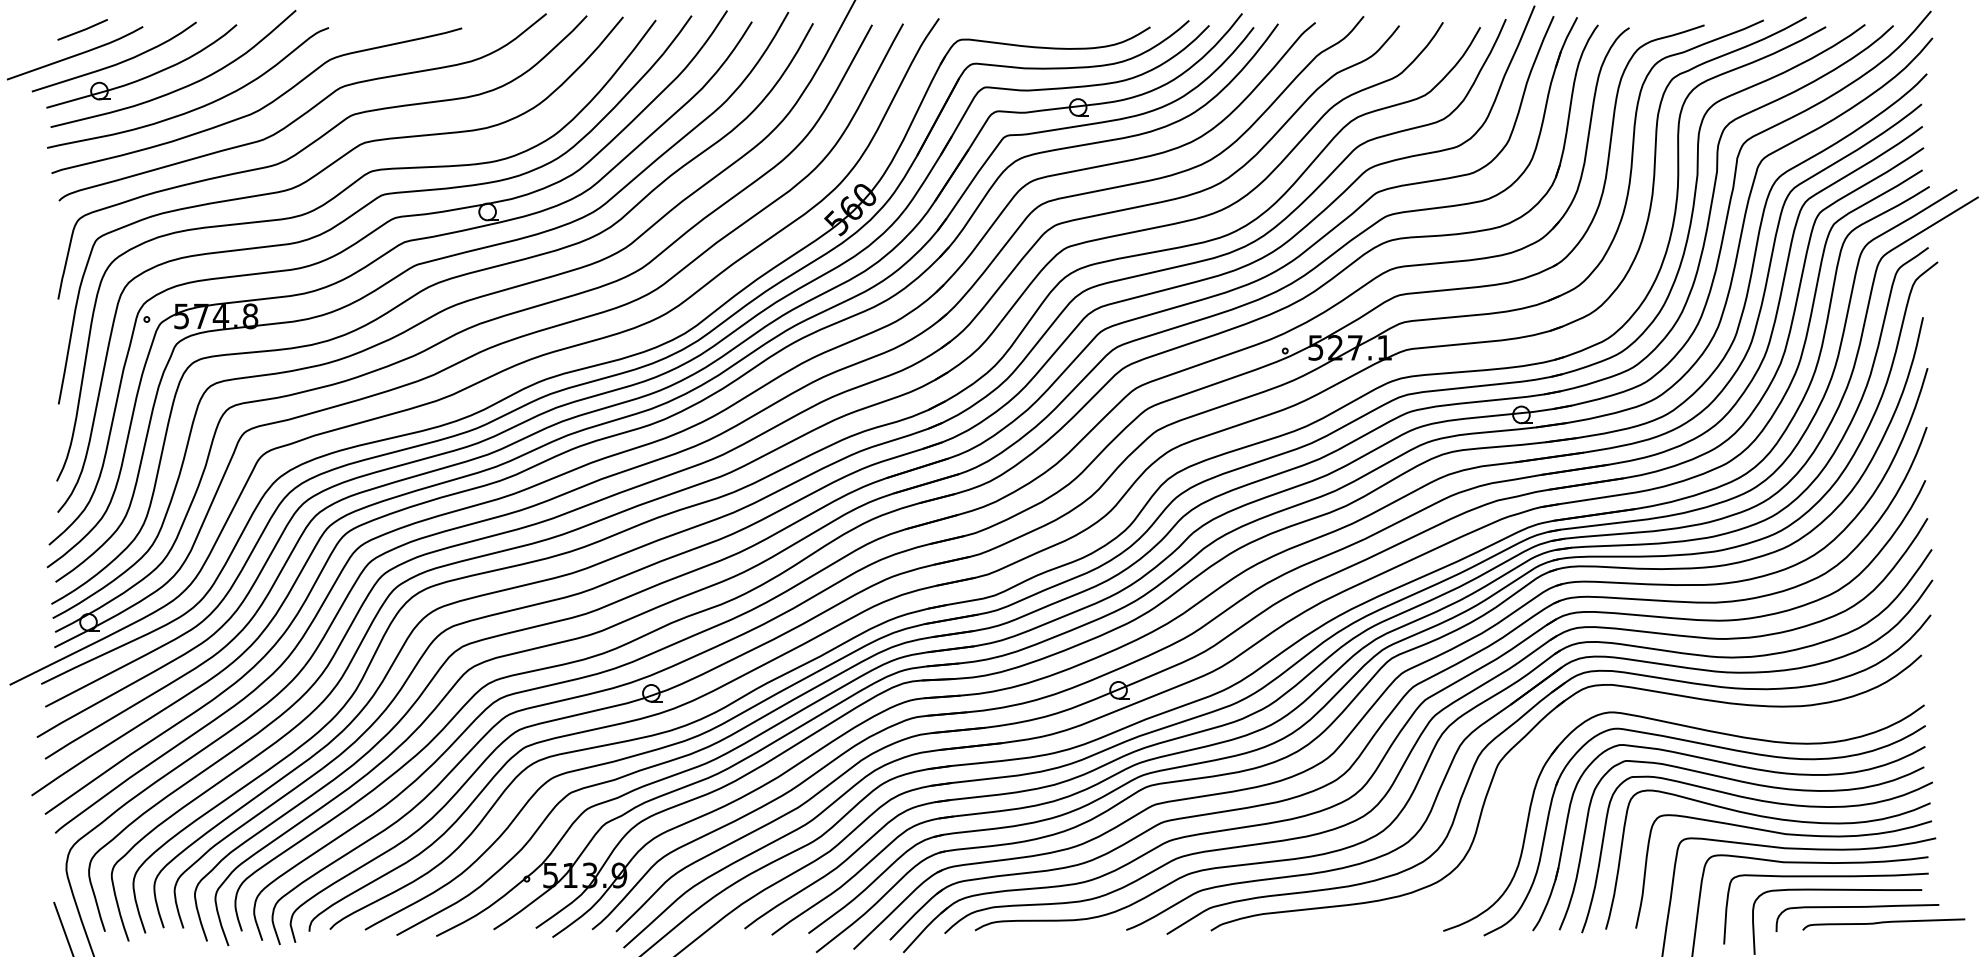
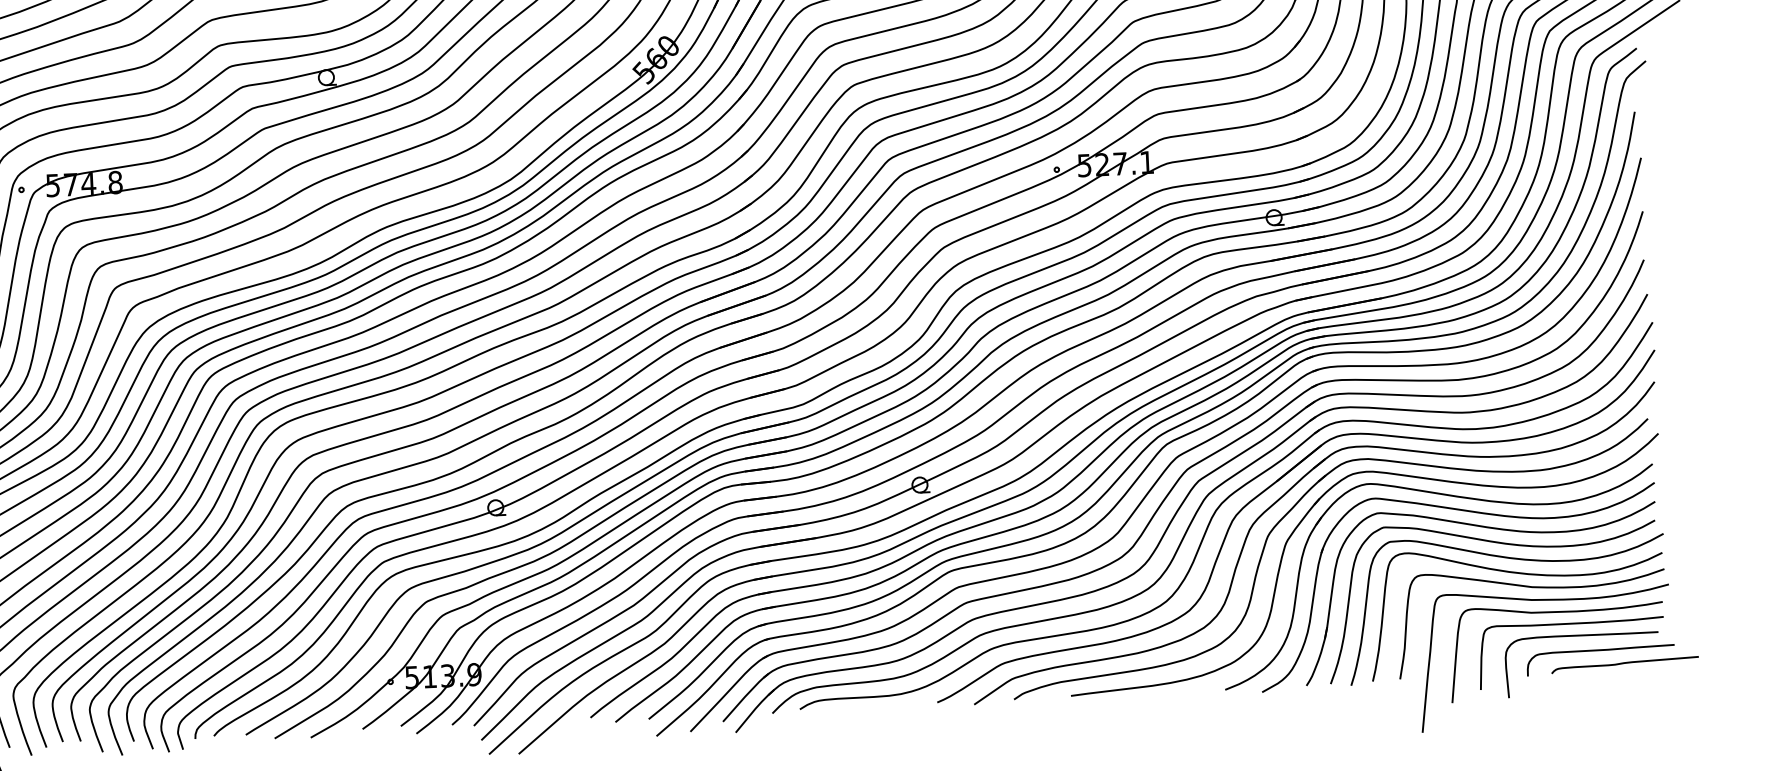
part: (1537, 749) -> (1303, 520), added

